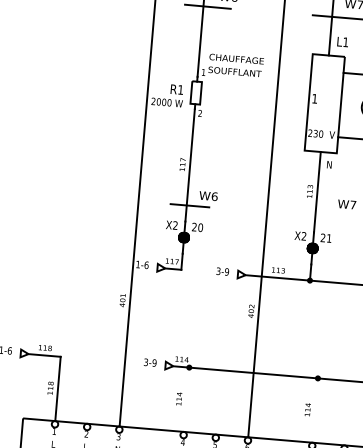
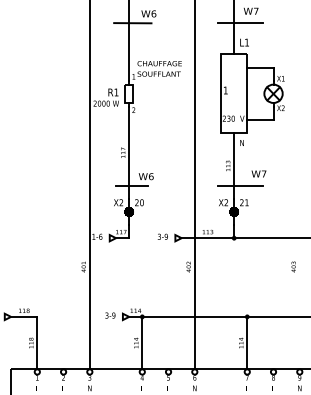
line: (323, 216) -> (240, 185), added
line: (186, 401) -> (142, 344), added
line: (315, 412) -> (247, 344), added

